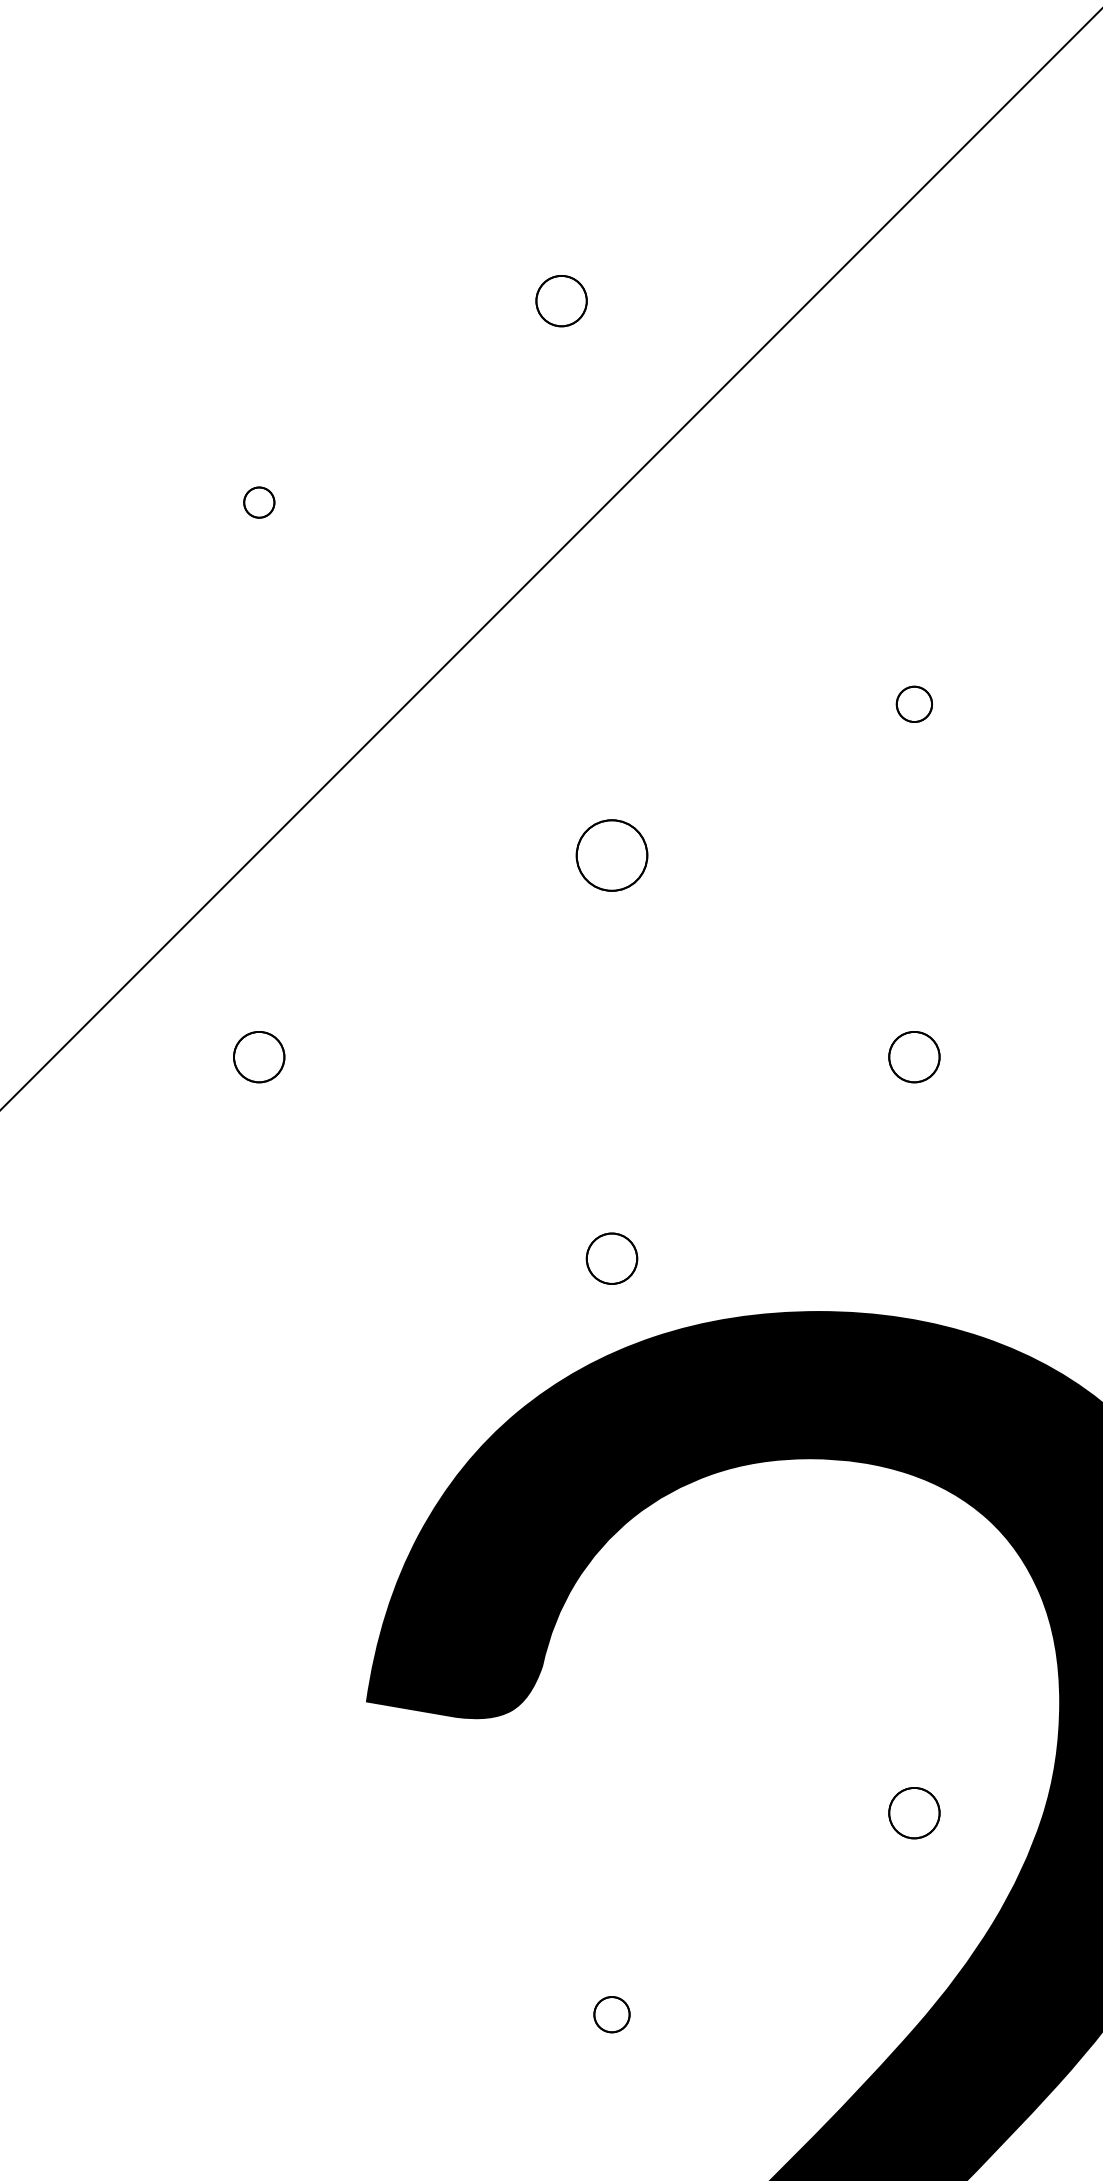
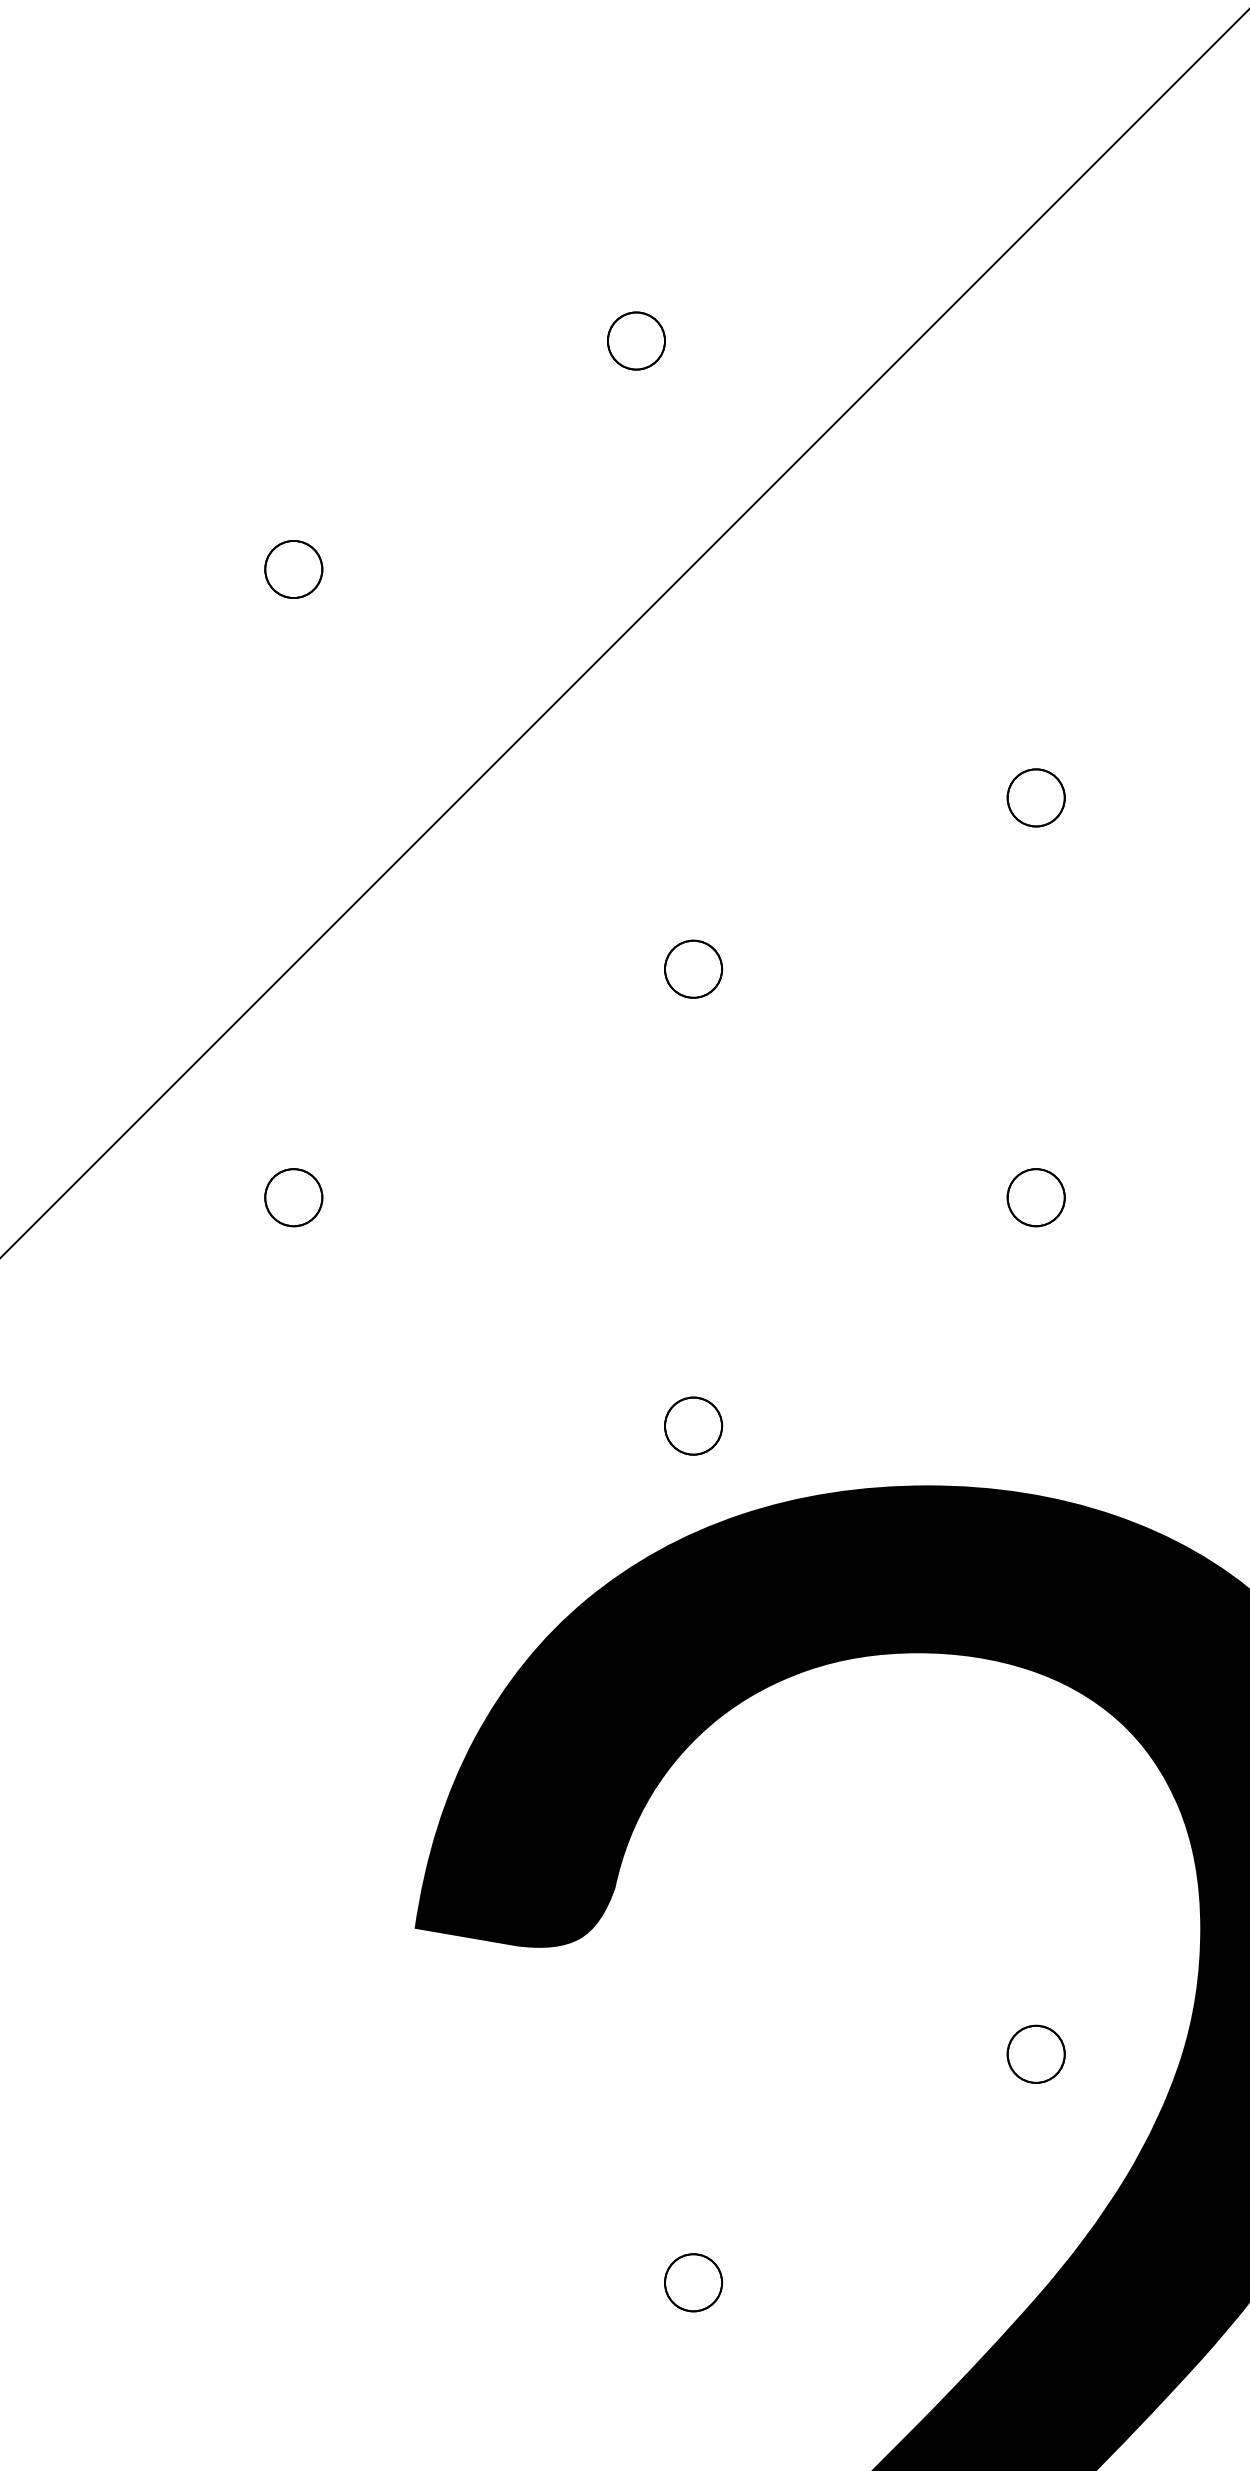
part: (259, 502) -> (294, 569), size x1.67
part: (914, 704) -> (1036, 798), size x1.43
part: (611, 855) -> (692, 969), size x0.71
part: (611, 2014) -> (692, 2282), size x1.43

